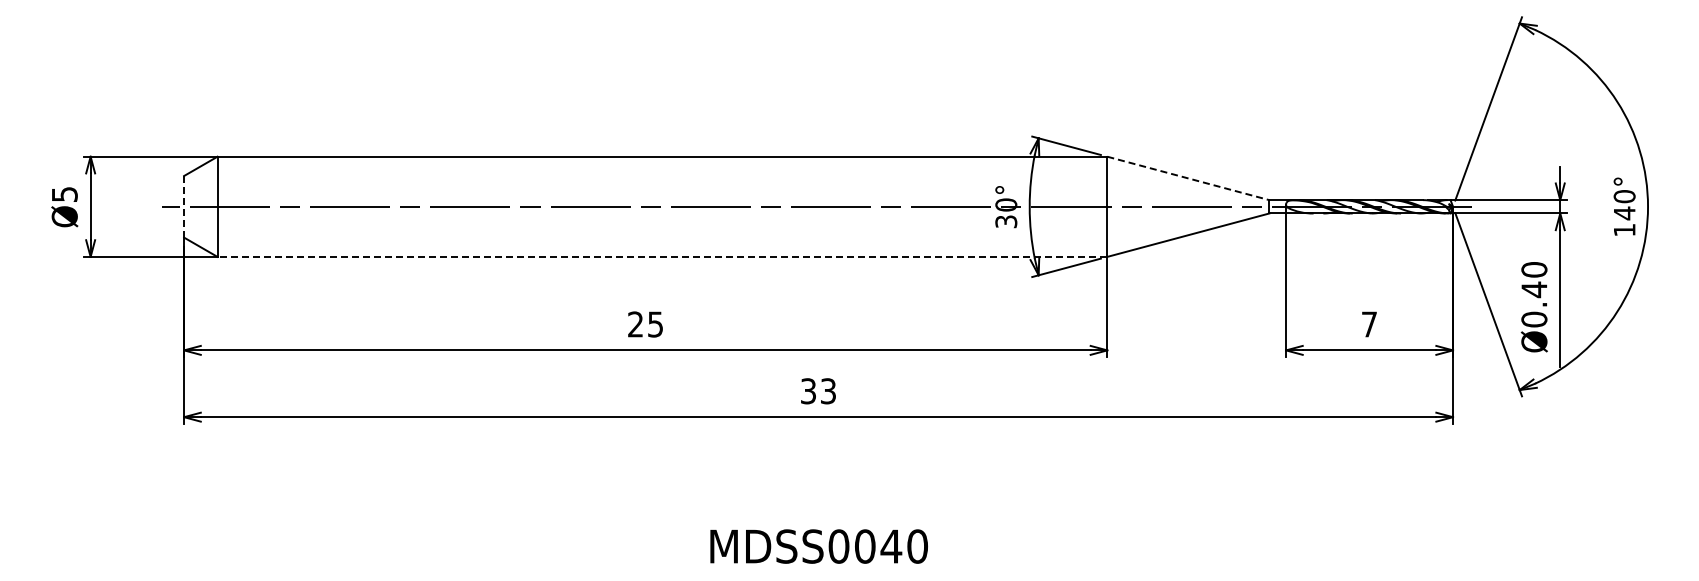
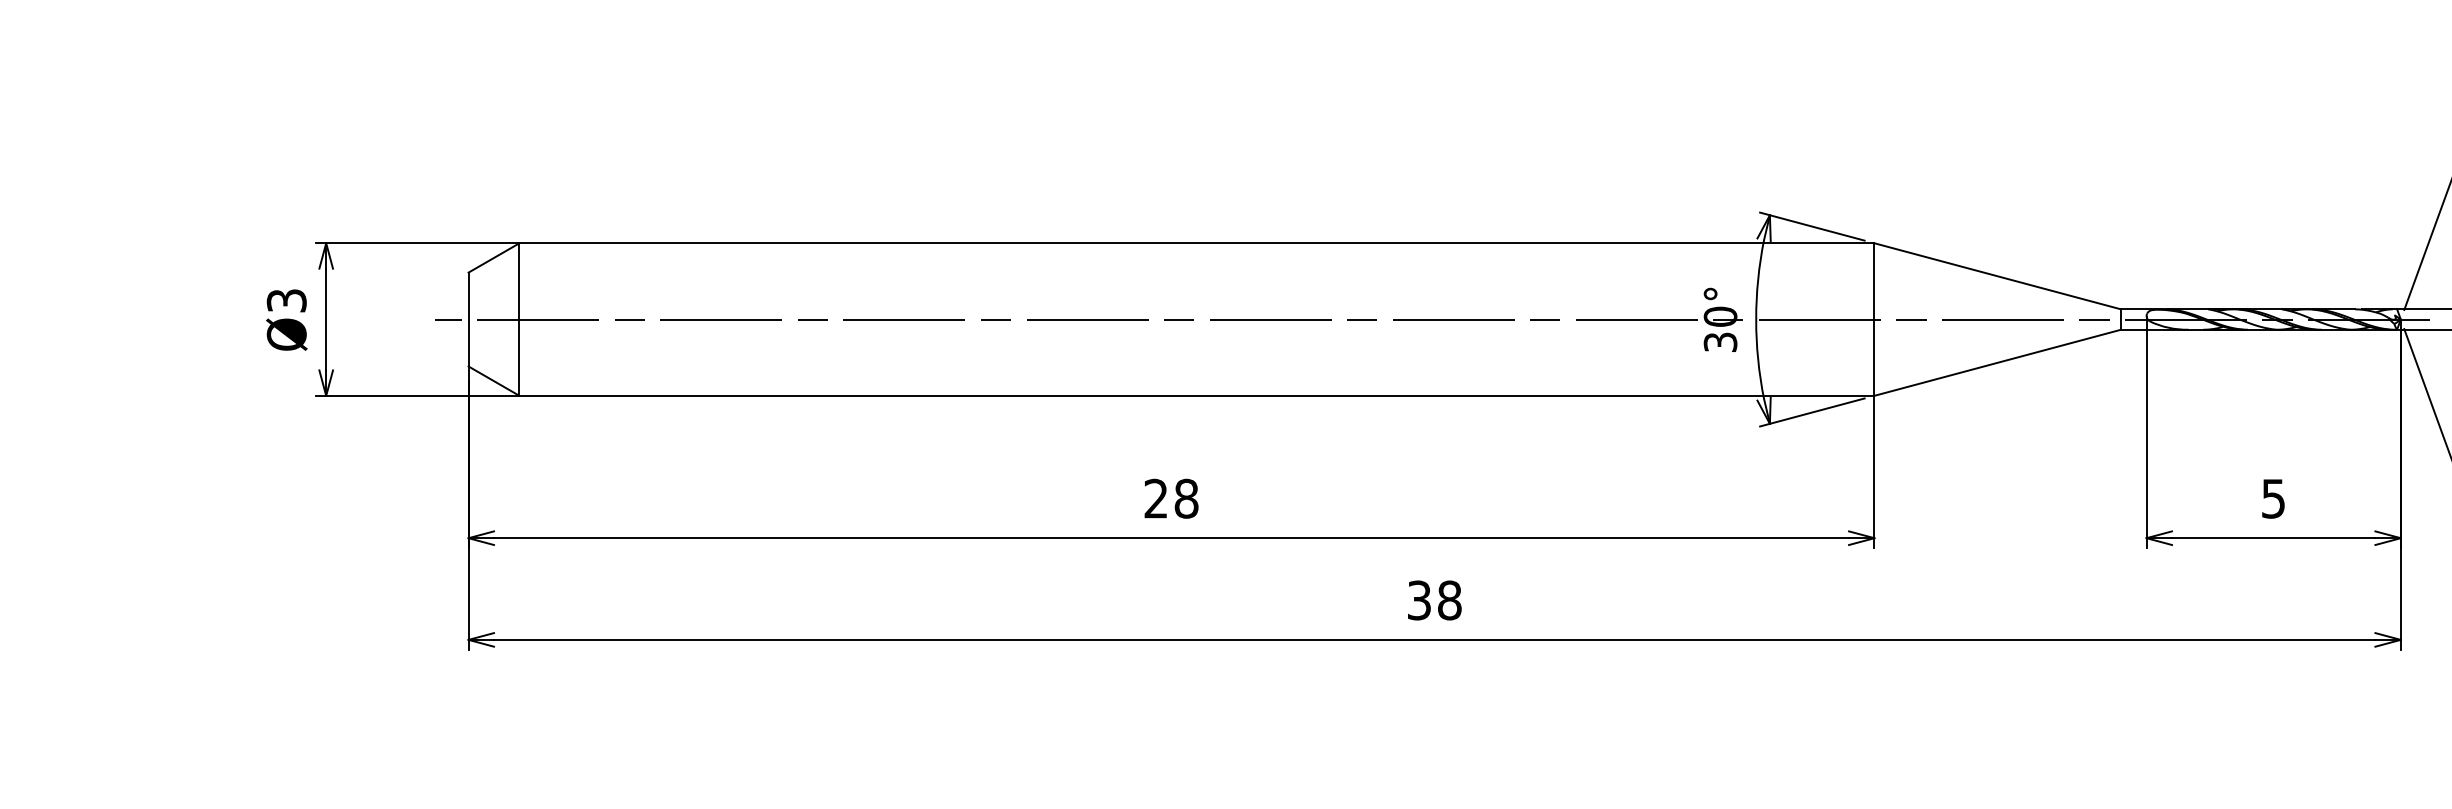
line: (1188, 178) -> (1998, 276), dashed -> solid
text: (64, 194) -> (286, 300), Ø5 -> Ø3
line: (184, 206) -> (469, 319), dashed -> solid
line: (662, 256) -> (1197, 395), dashed -> solid
text: (655, 324) -> (1186, 498), 25 -> 28
text: (1369, 324) -> (2273, 498), 7 -> 5
text: (828, 391) -> (1449, 600), 33 -> 38

